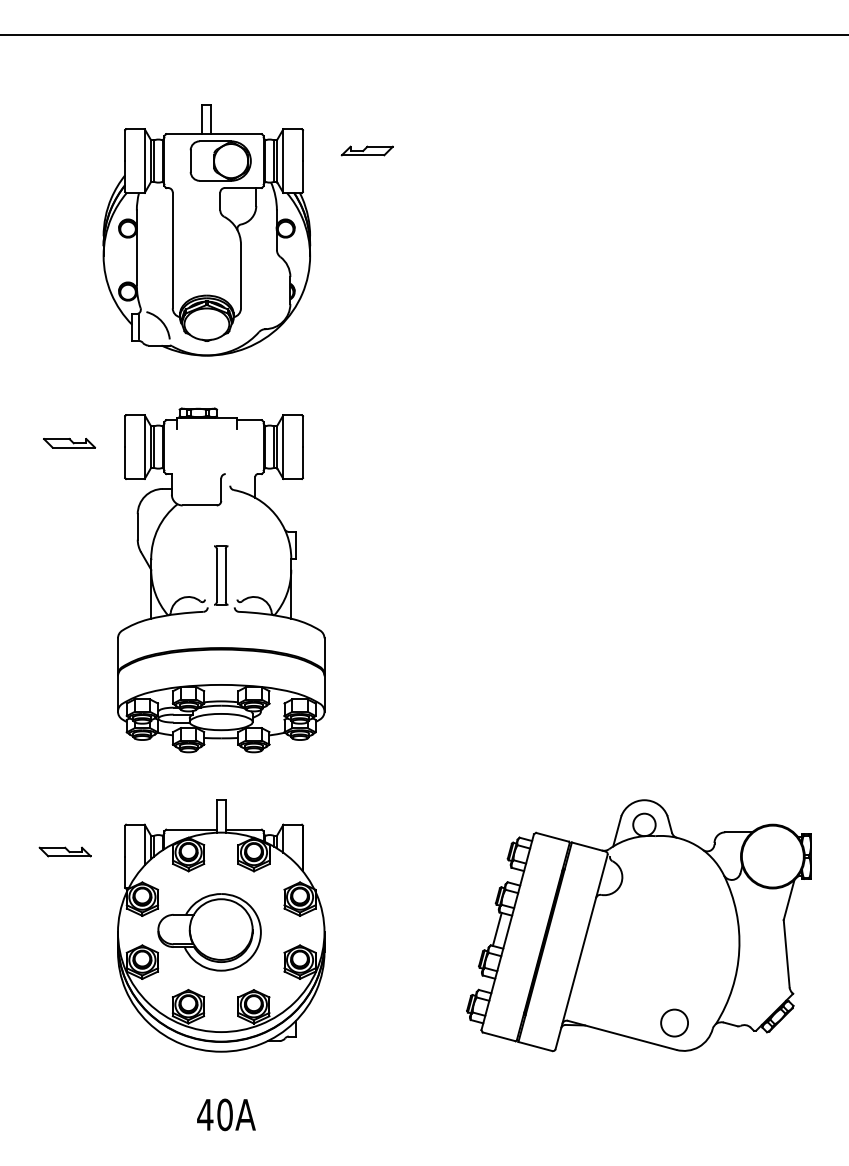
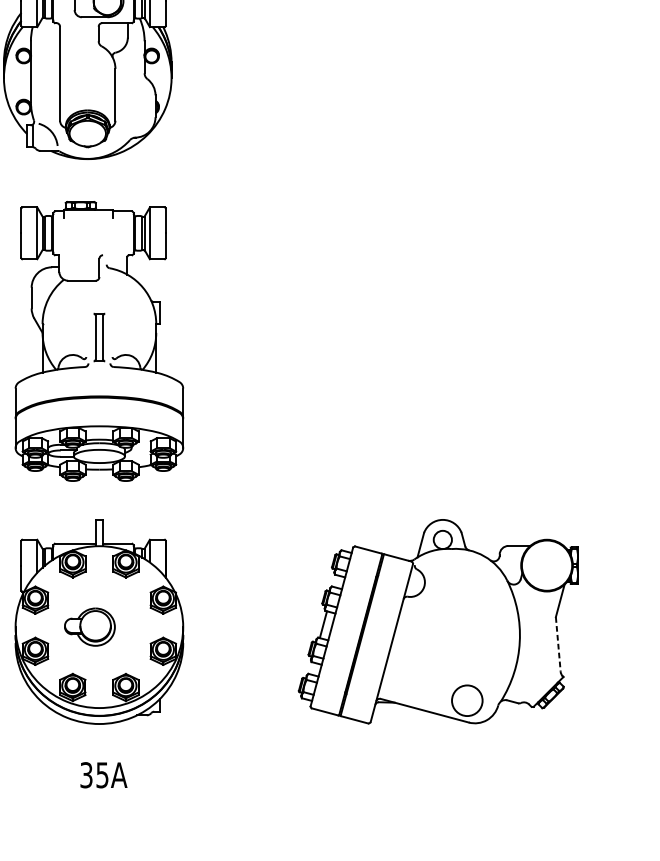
part: (209, 932) -> (89, 627), size x0.6
line: (786, 953) -> (558, 644), solid -> dashed
circle: (674, 1022) -> (467, 700), size x1.4
text: (214, 1114) -> (93, 774), 40A -> 35A

